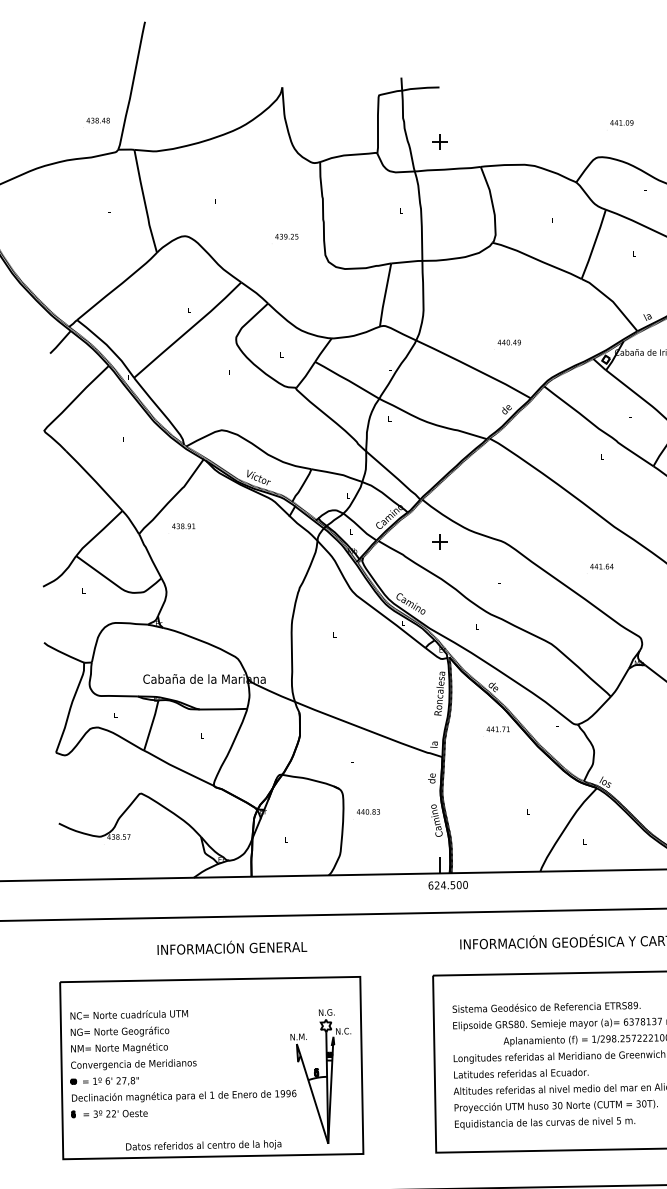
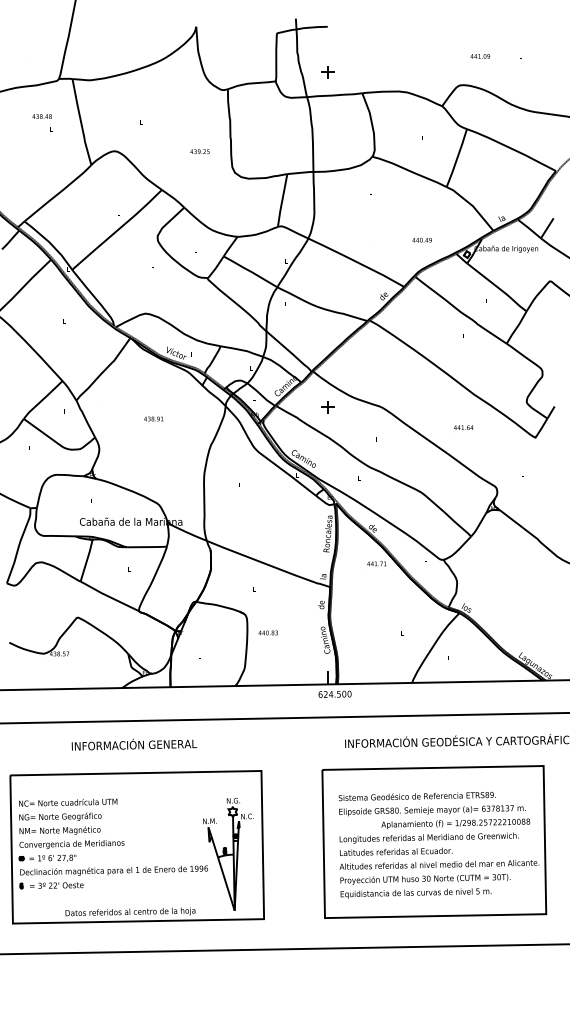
text: (97, 120) -> (41, 116), moved
text: (508, 341) -> (421, 239), moved
text: (183, 525) -> (153, 418), moved
text: (231, 947) -> (133, 744), moved

